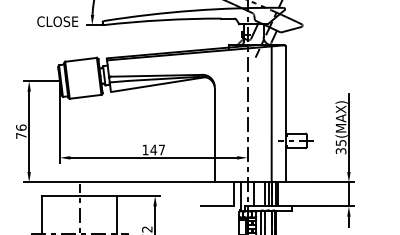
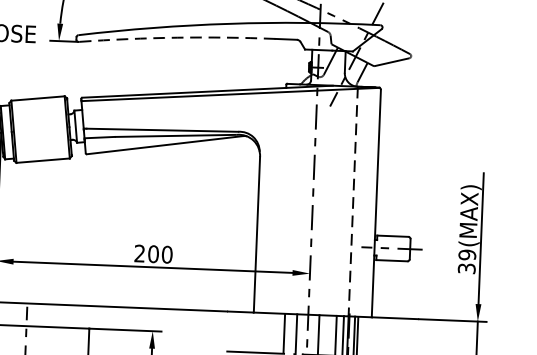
arc: (162, 20) -> (176, 38), solid -> dashed
line: (271, 113) -> (352, 201), solid -> dashed
text: (340, 142) -> (466, 254), 35(MAX) -> 39(MAX)
text: (153, 149) -> (153, 253), 147 -> 200

